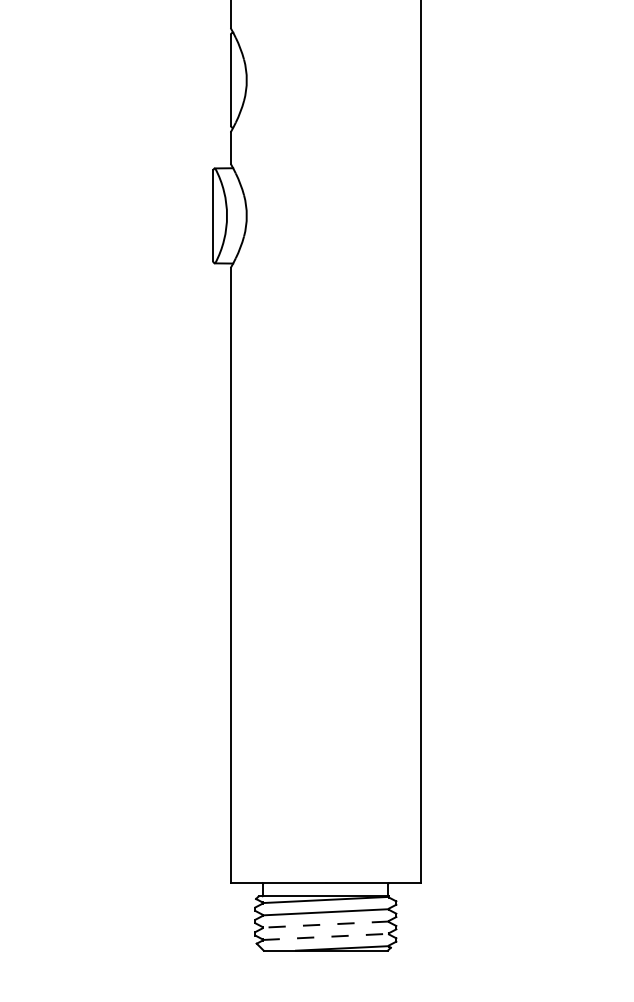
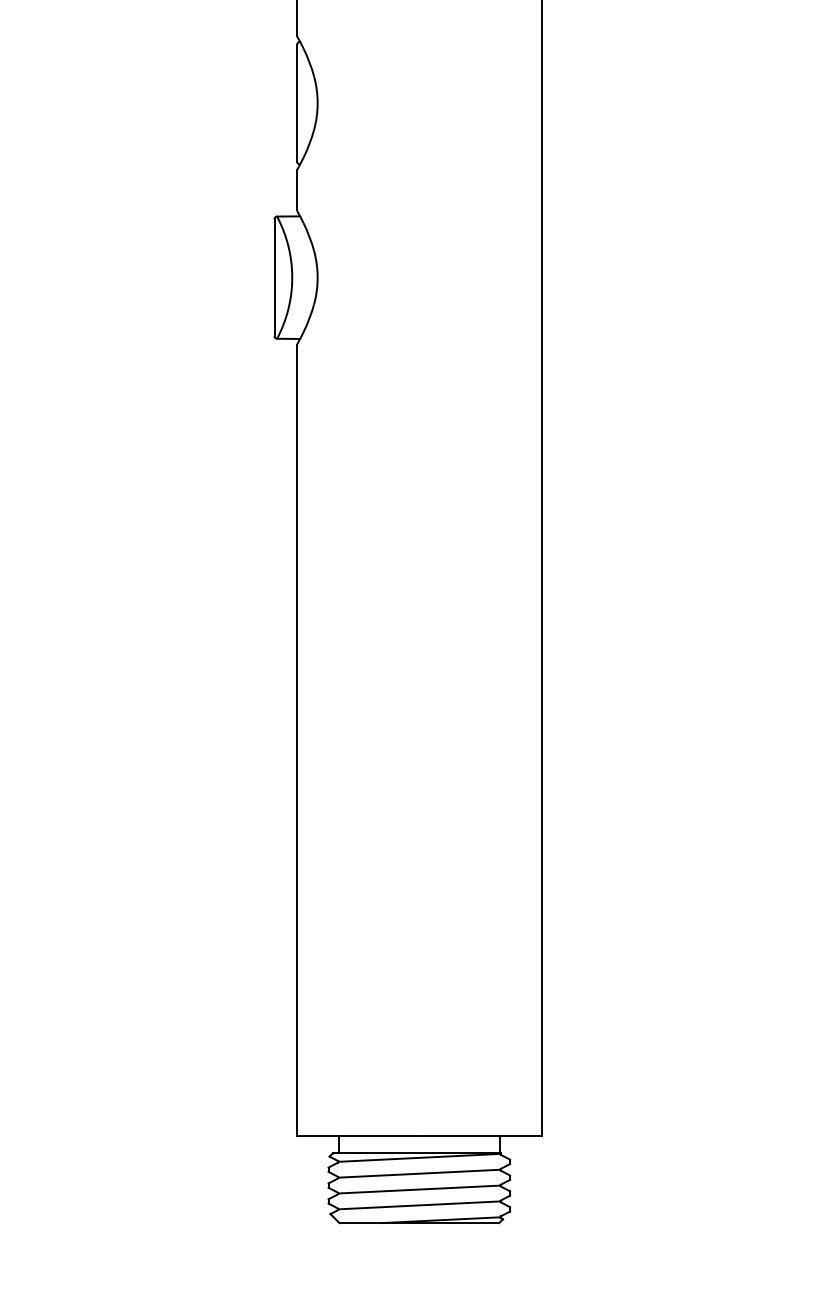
line: (325, 924) -> (418, 1189), dashed -> solid
line: (326, 936) -> (420, 1204), dashed -> solid

